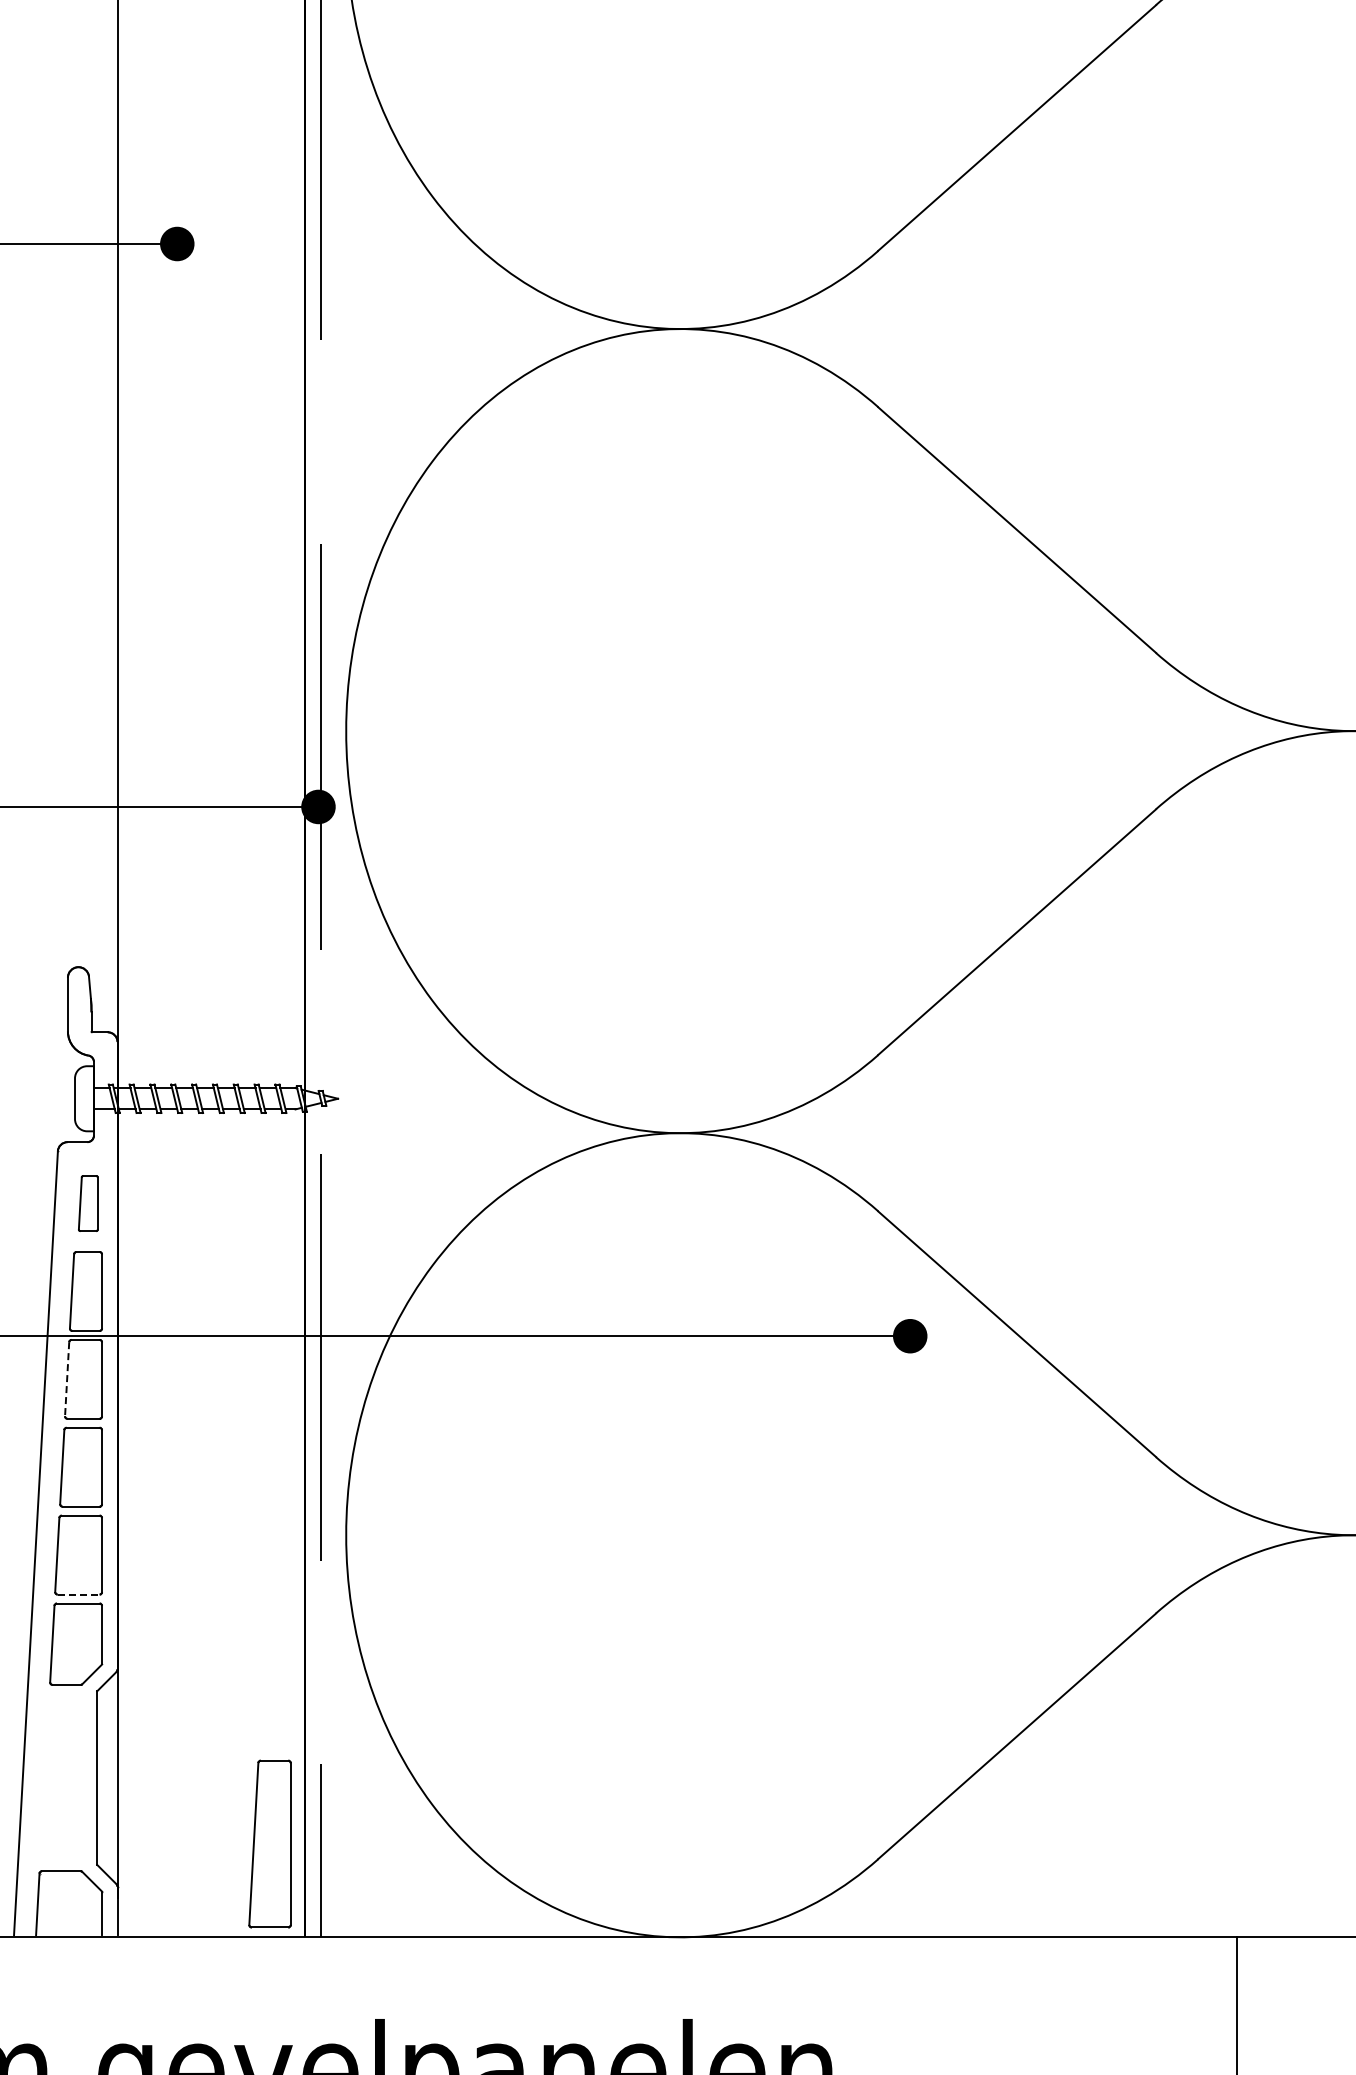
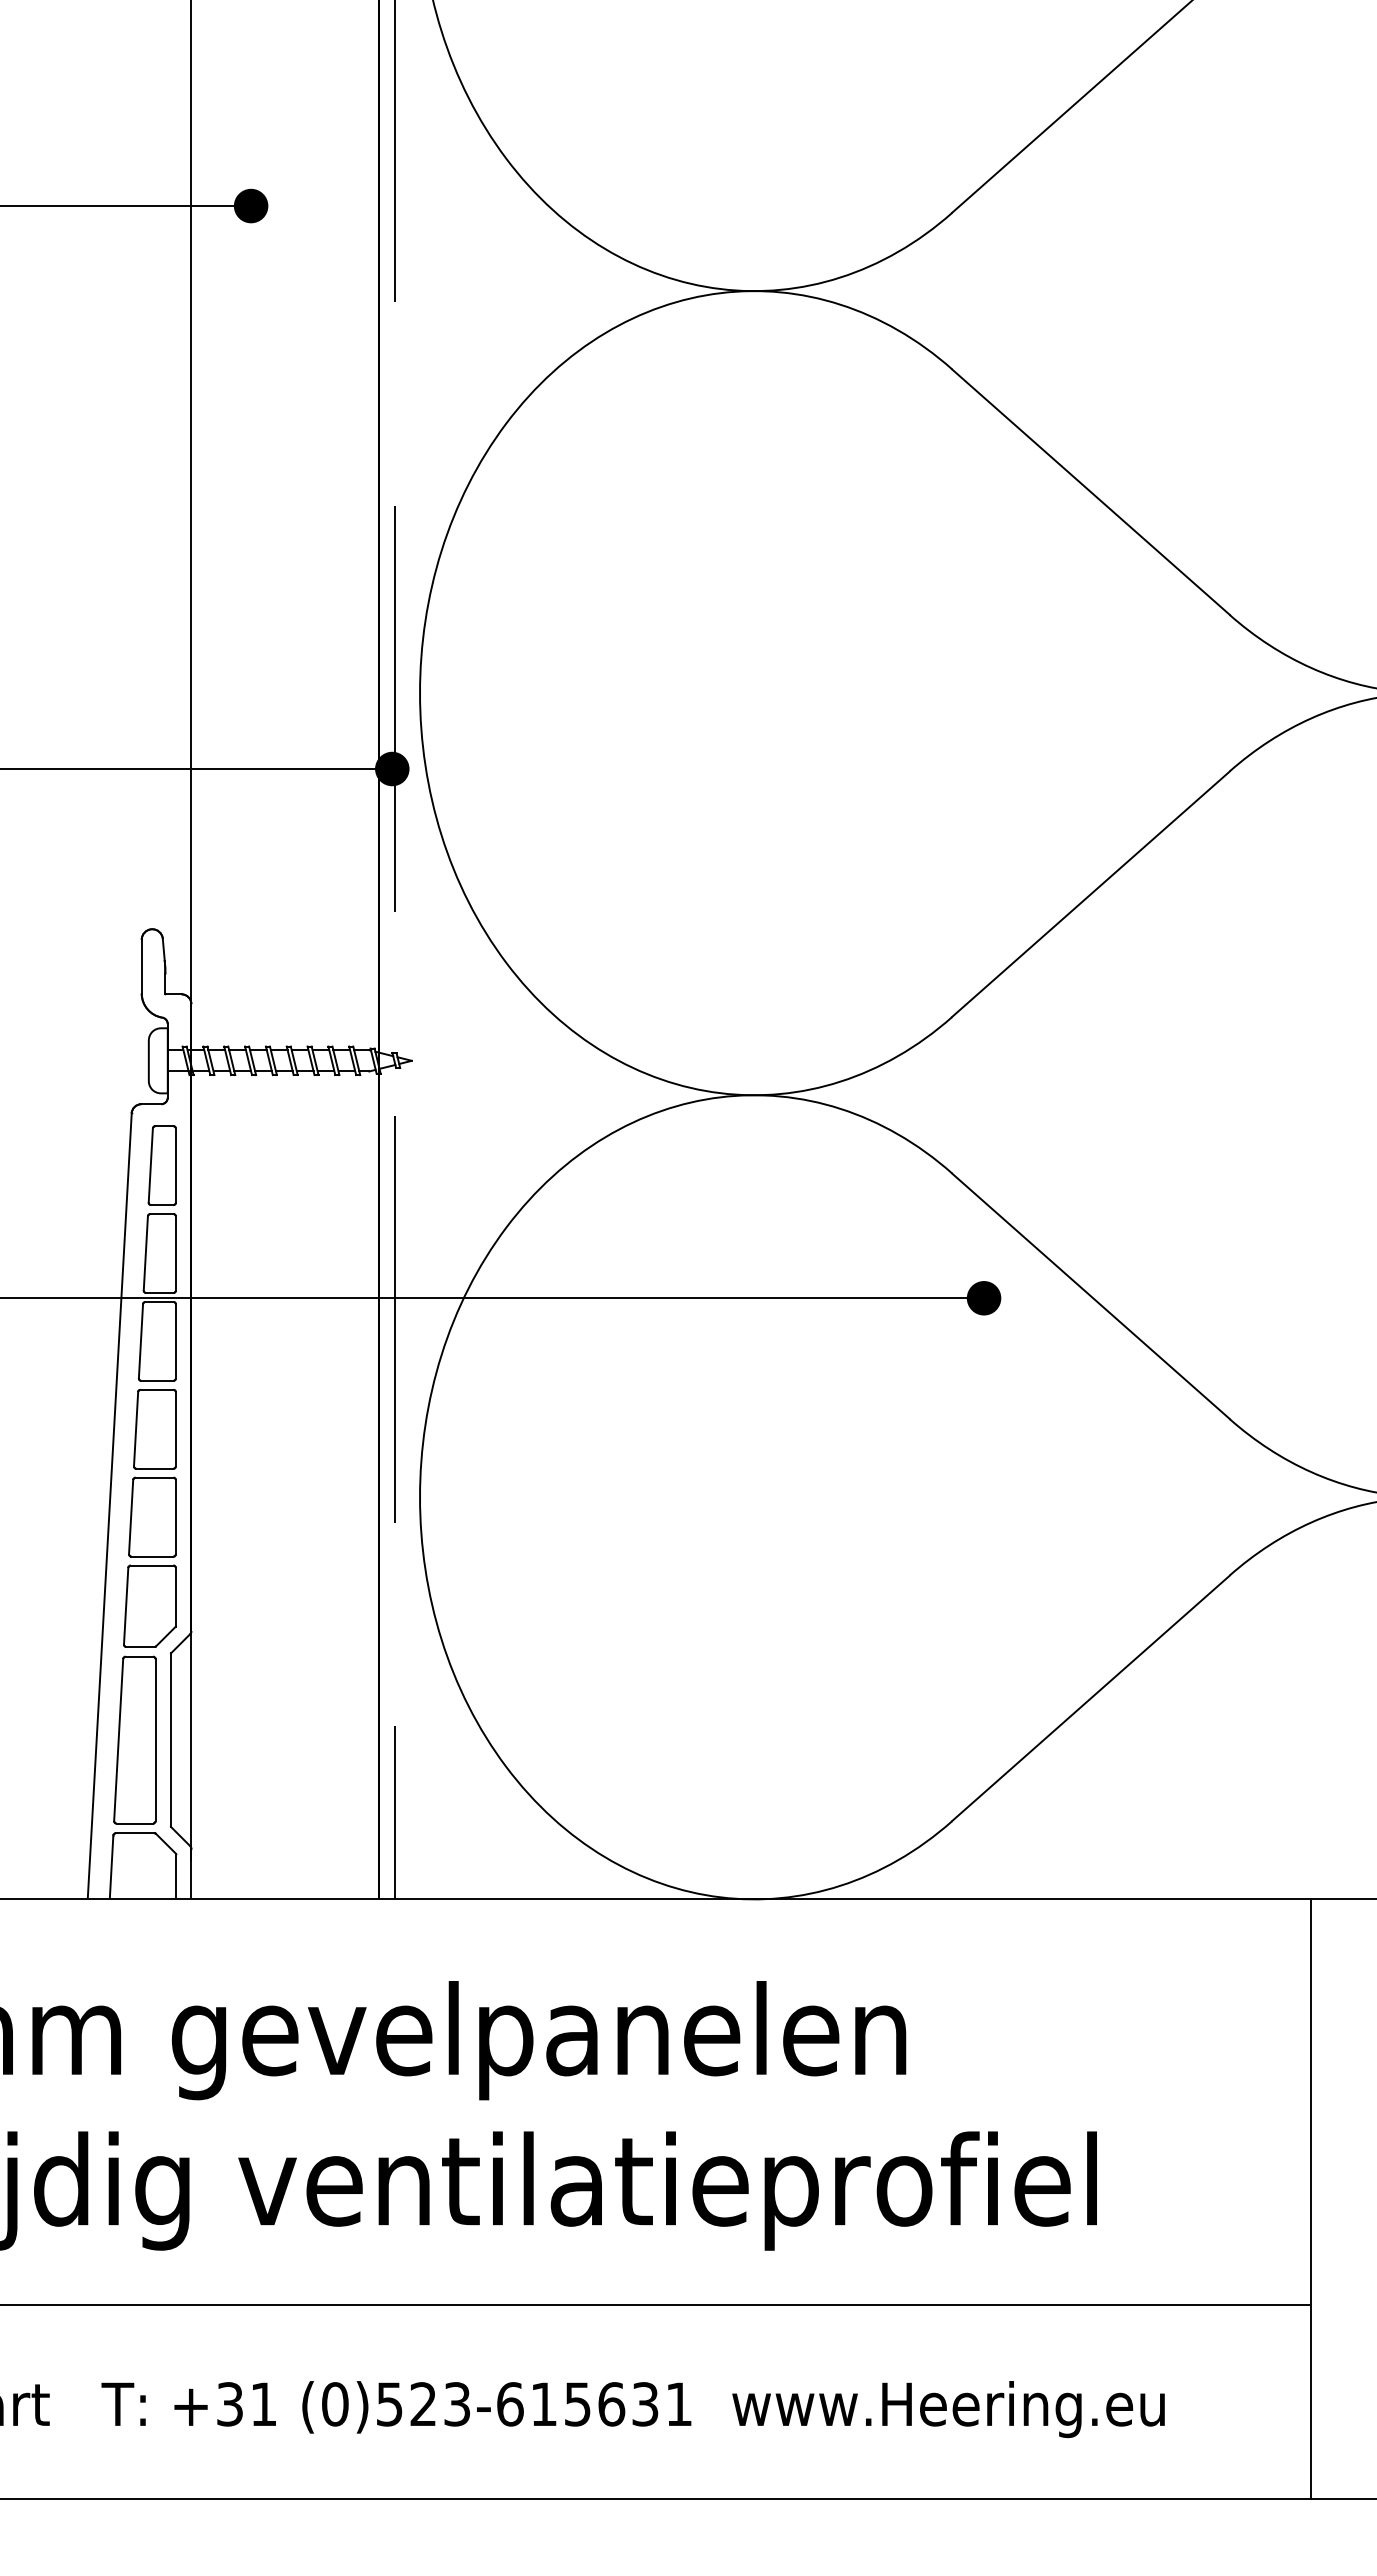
part: (87, 1203) -> (161, 1165), size x1.43
line: (66, 1379) -> (140, 1341), dashed -> solid
line: (78, 1594) -> (152, 1556), dashed -> solid
part: (269, 1843) -> (134, 1739), moved

